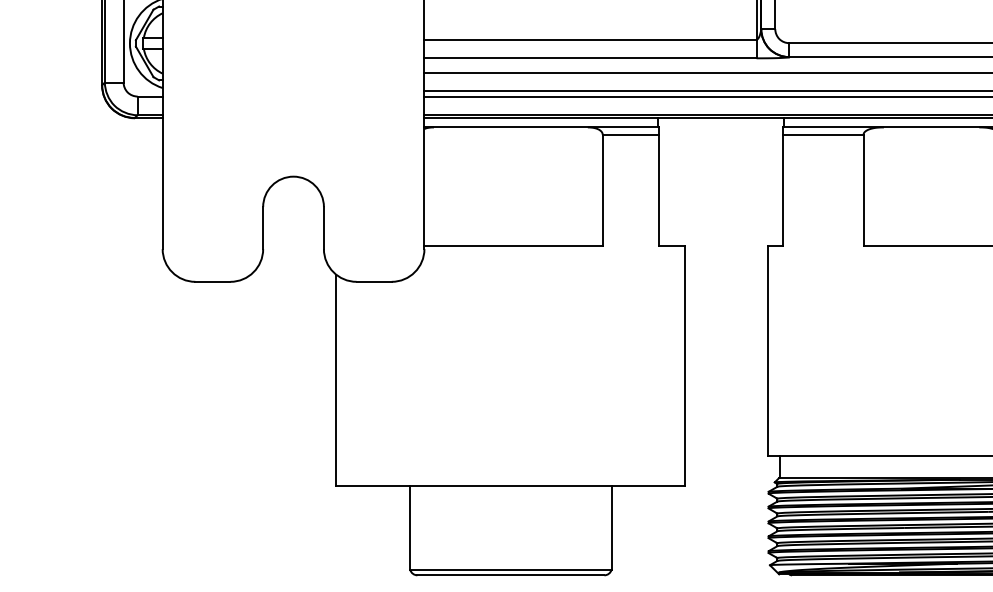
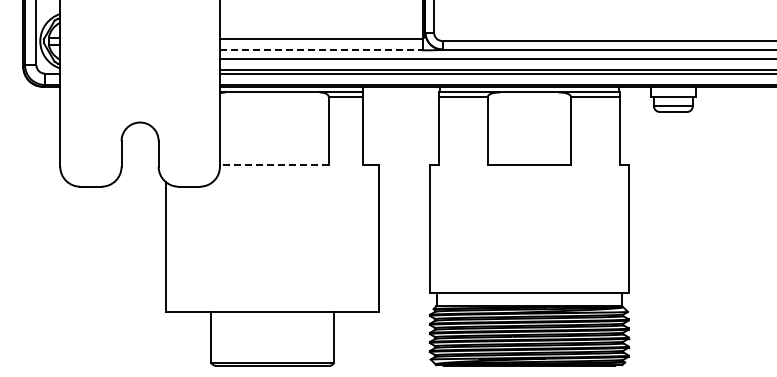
line: (590, 58) -> (321, 50), solid -> dashed
line: (512, 245) -> (273, 164), solid -> dashed

